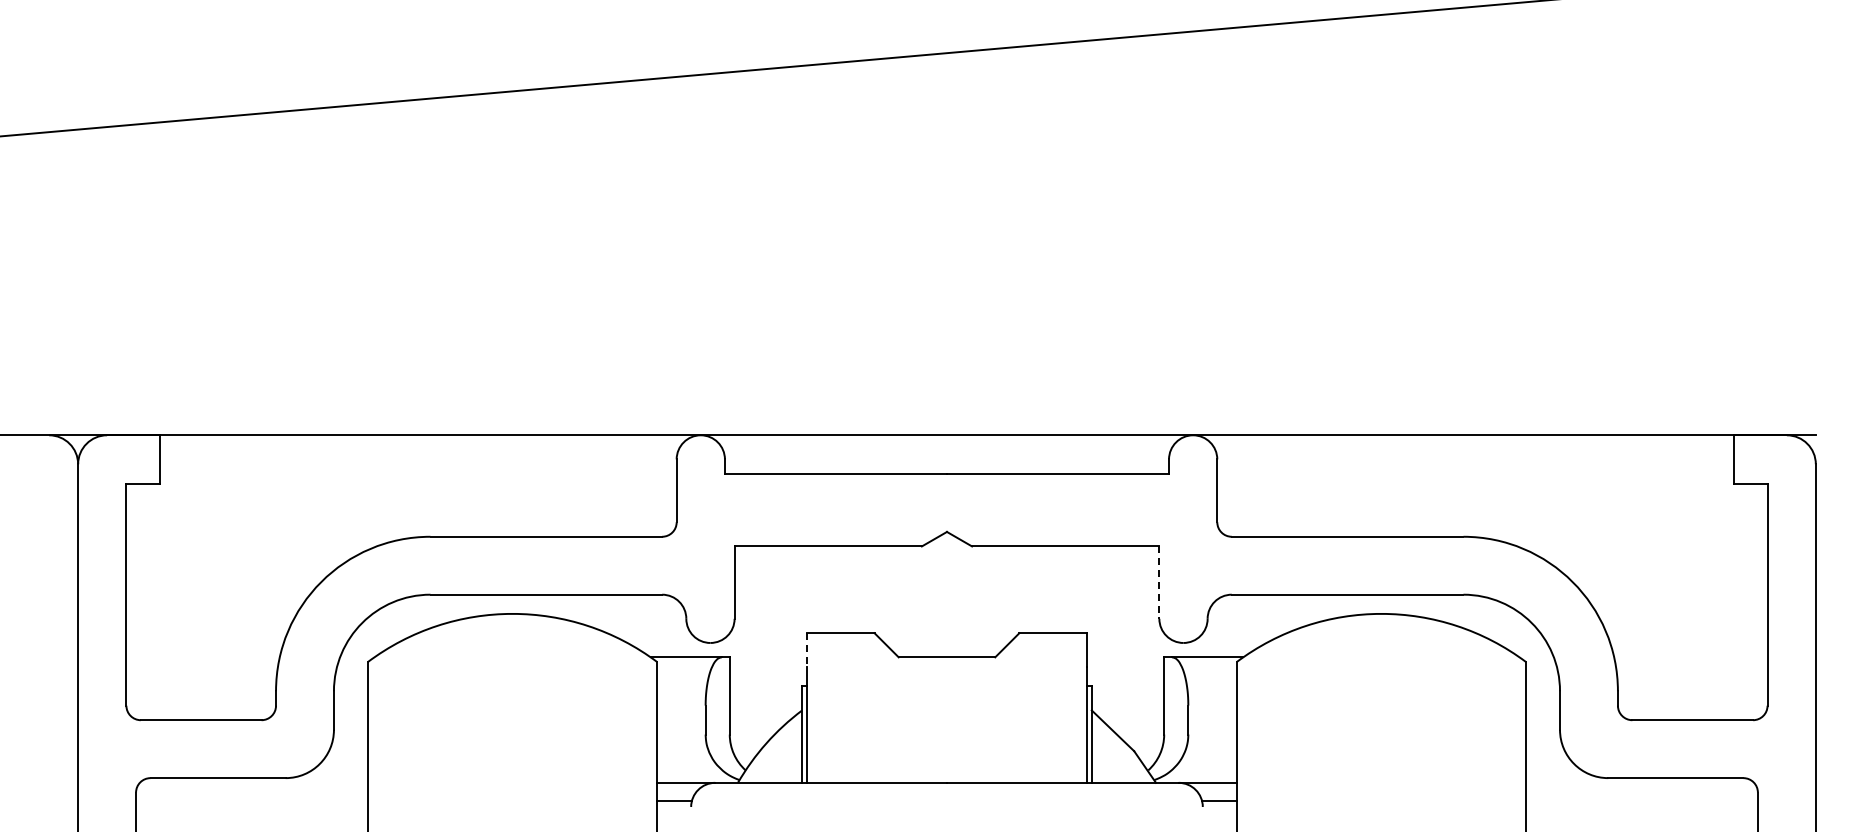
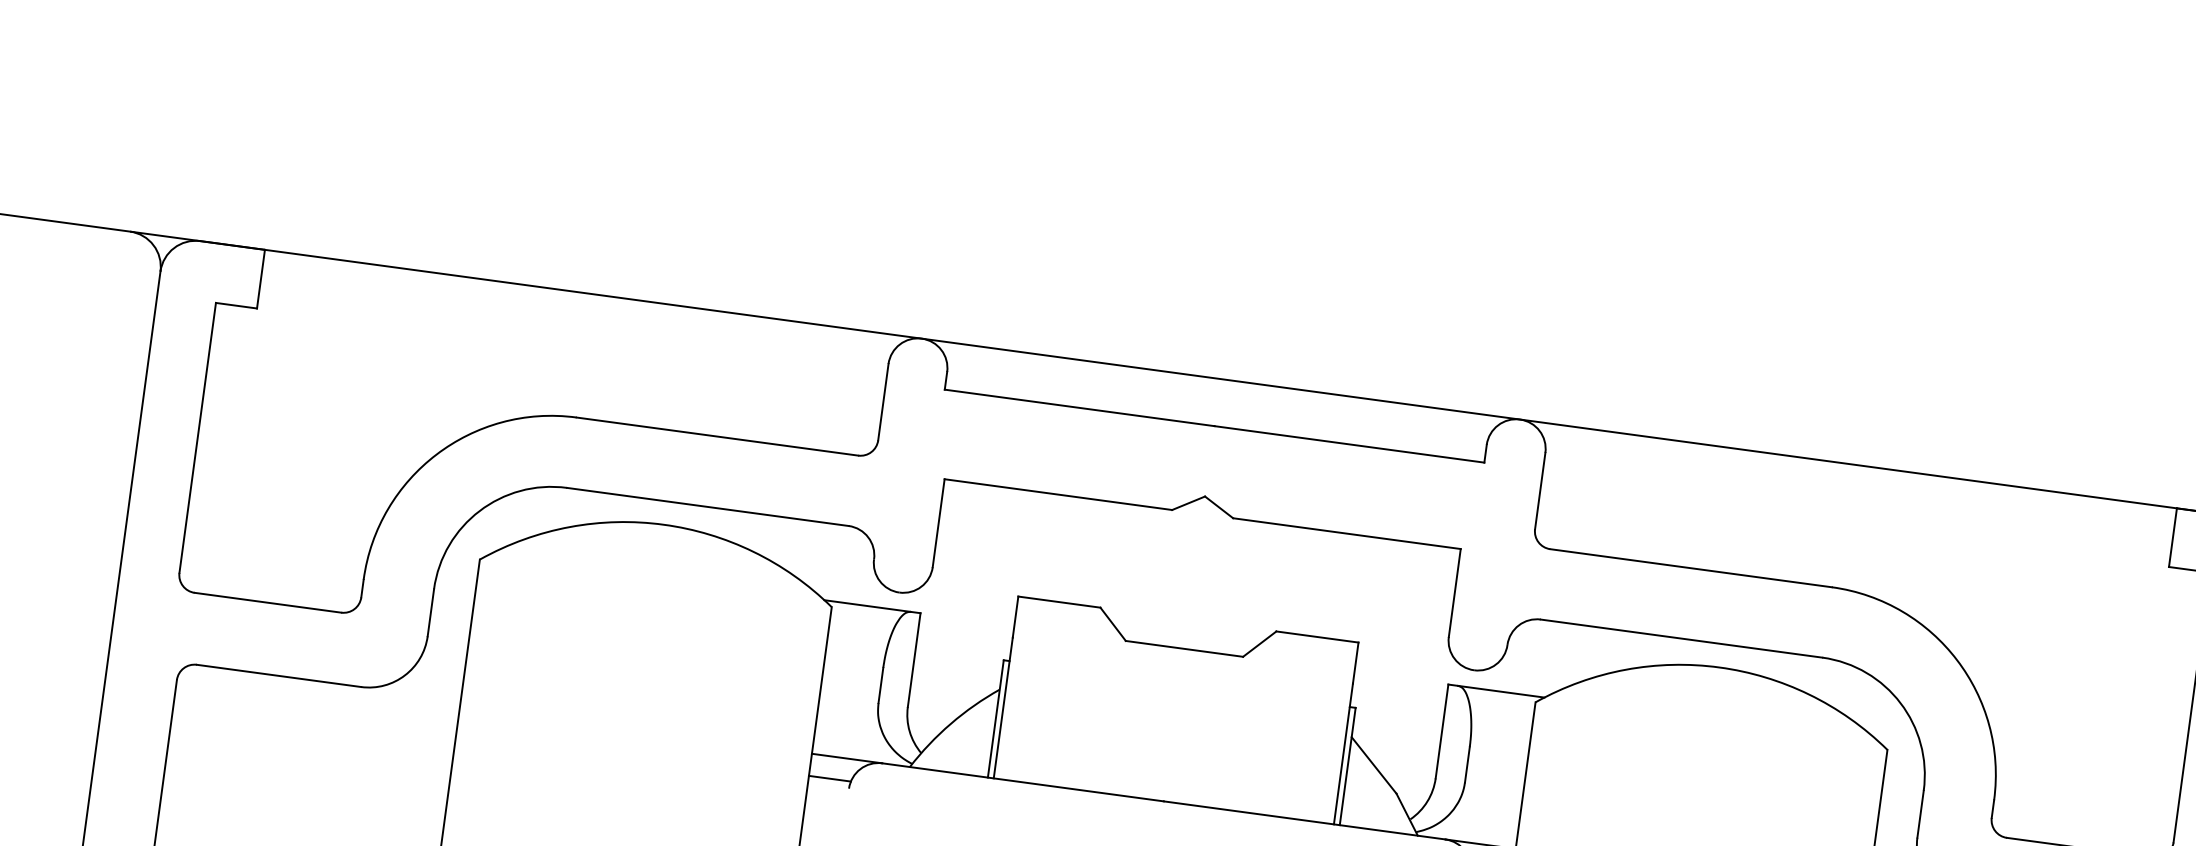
line: (1159, 583) -> (1454, 594), dashed -> solid
line: (807, 650) -> (1016, 617), dashed -> solid

